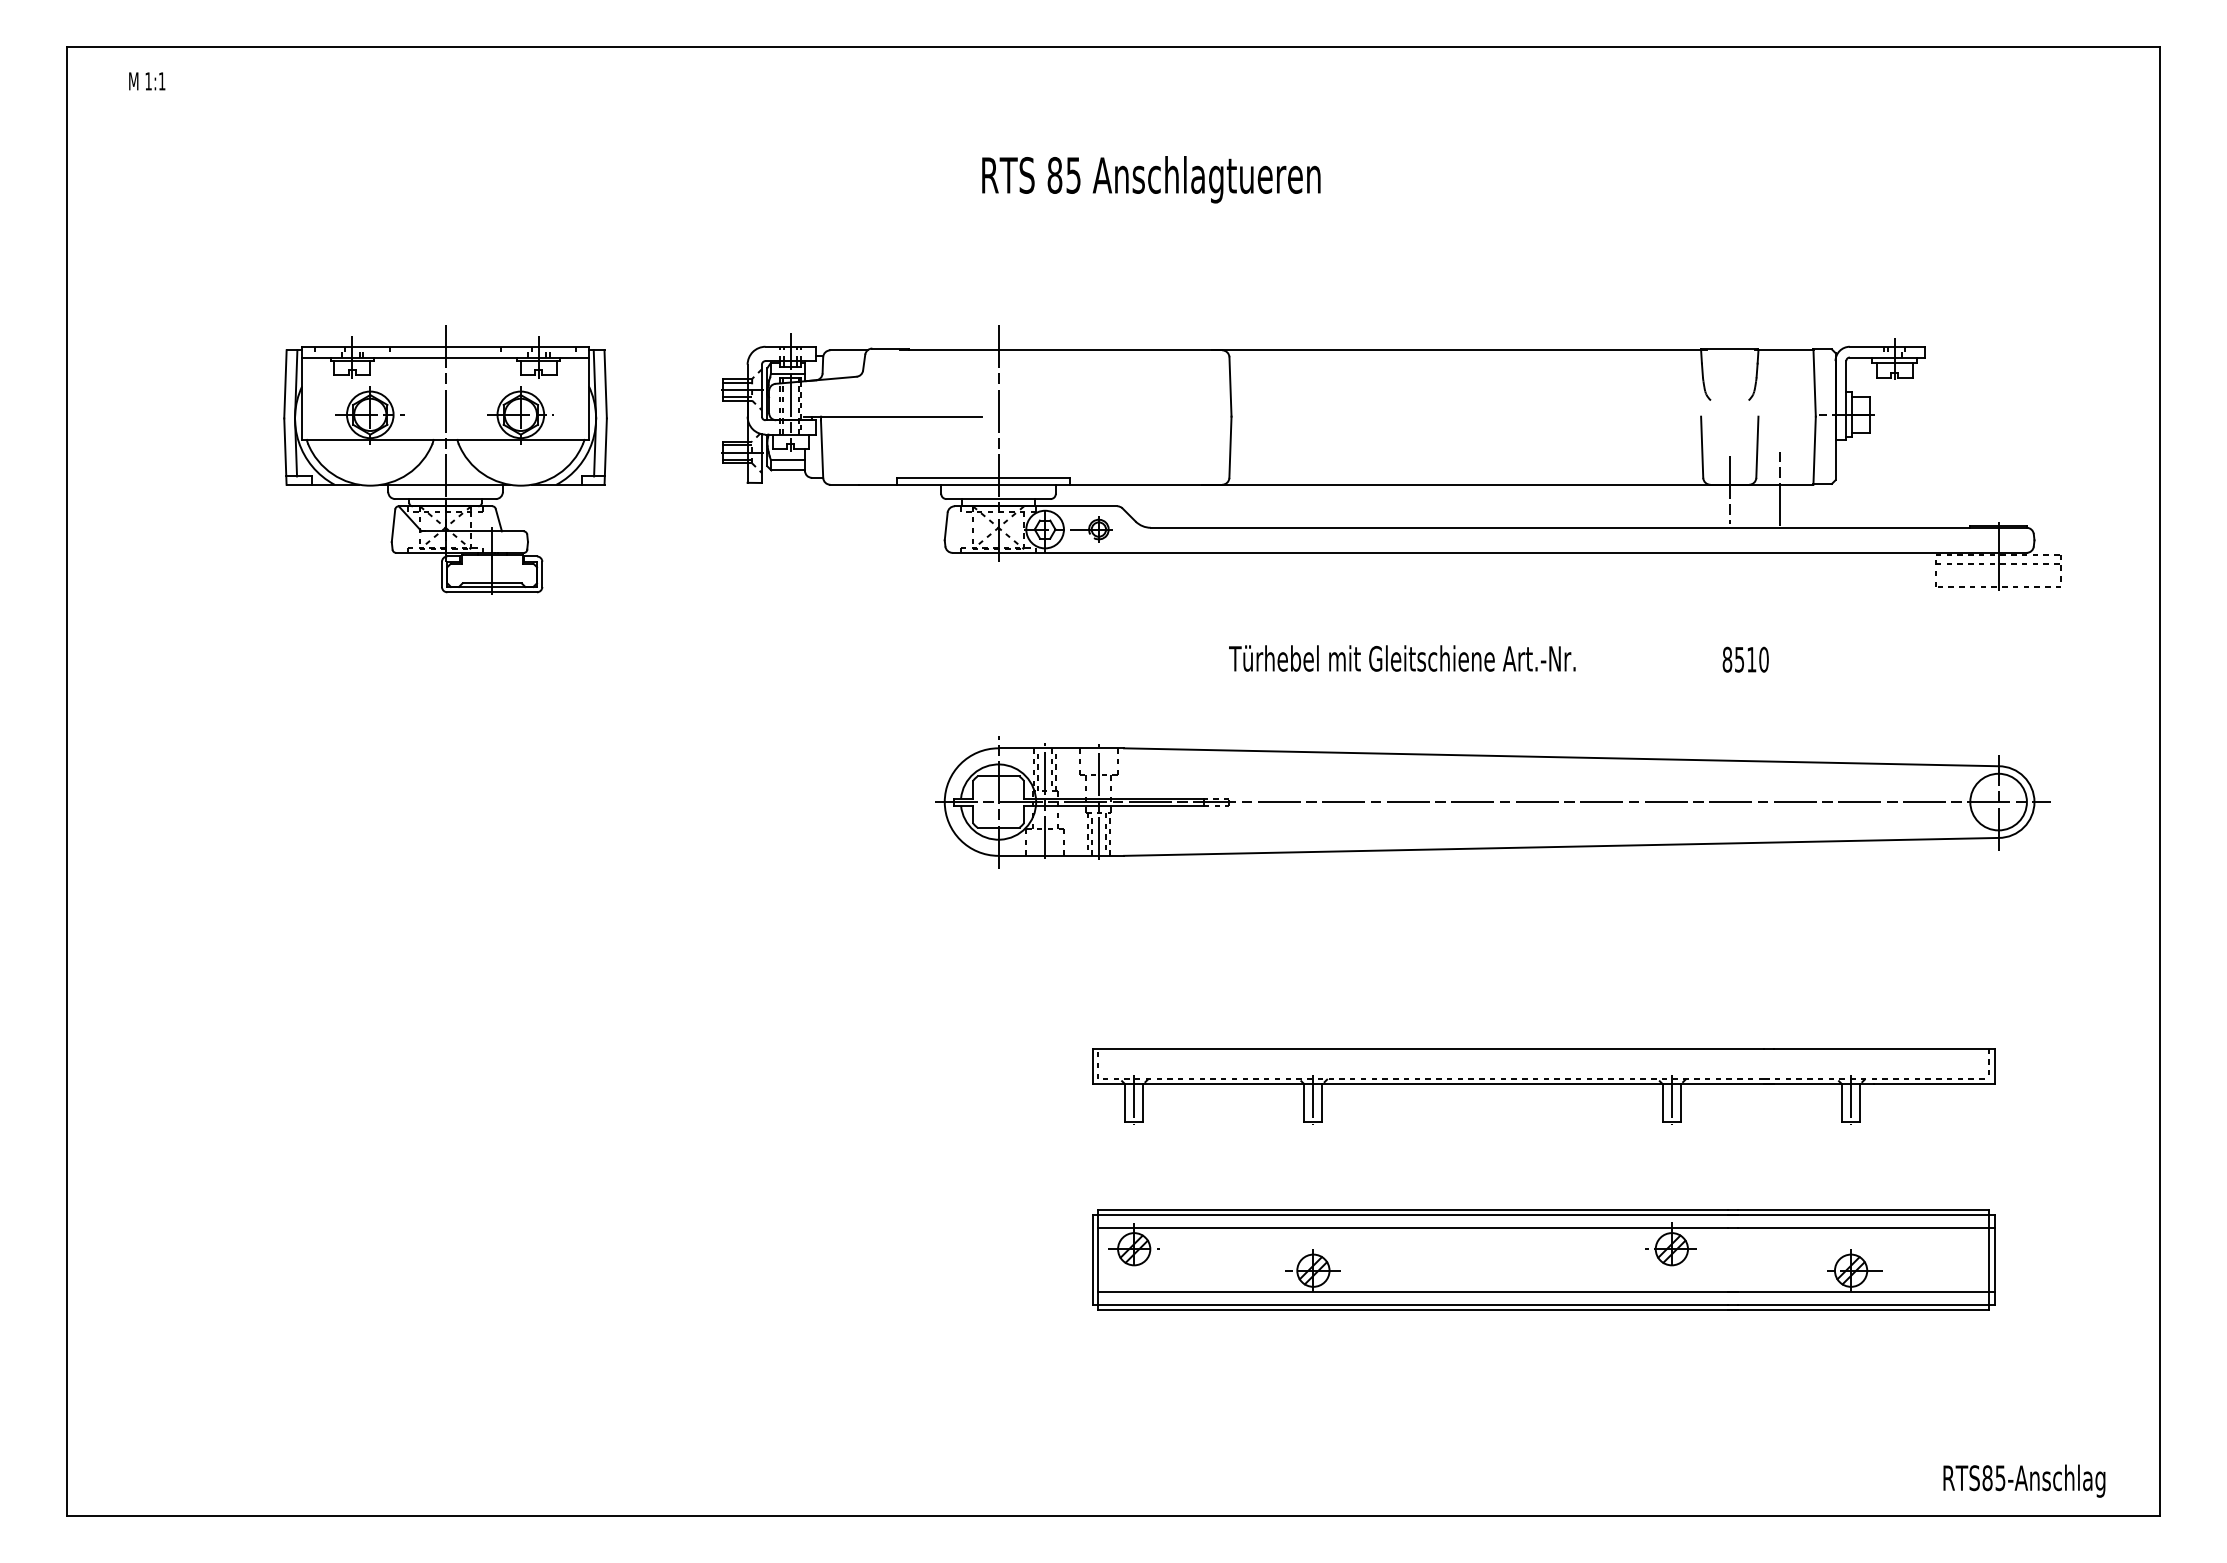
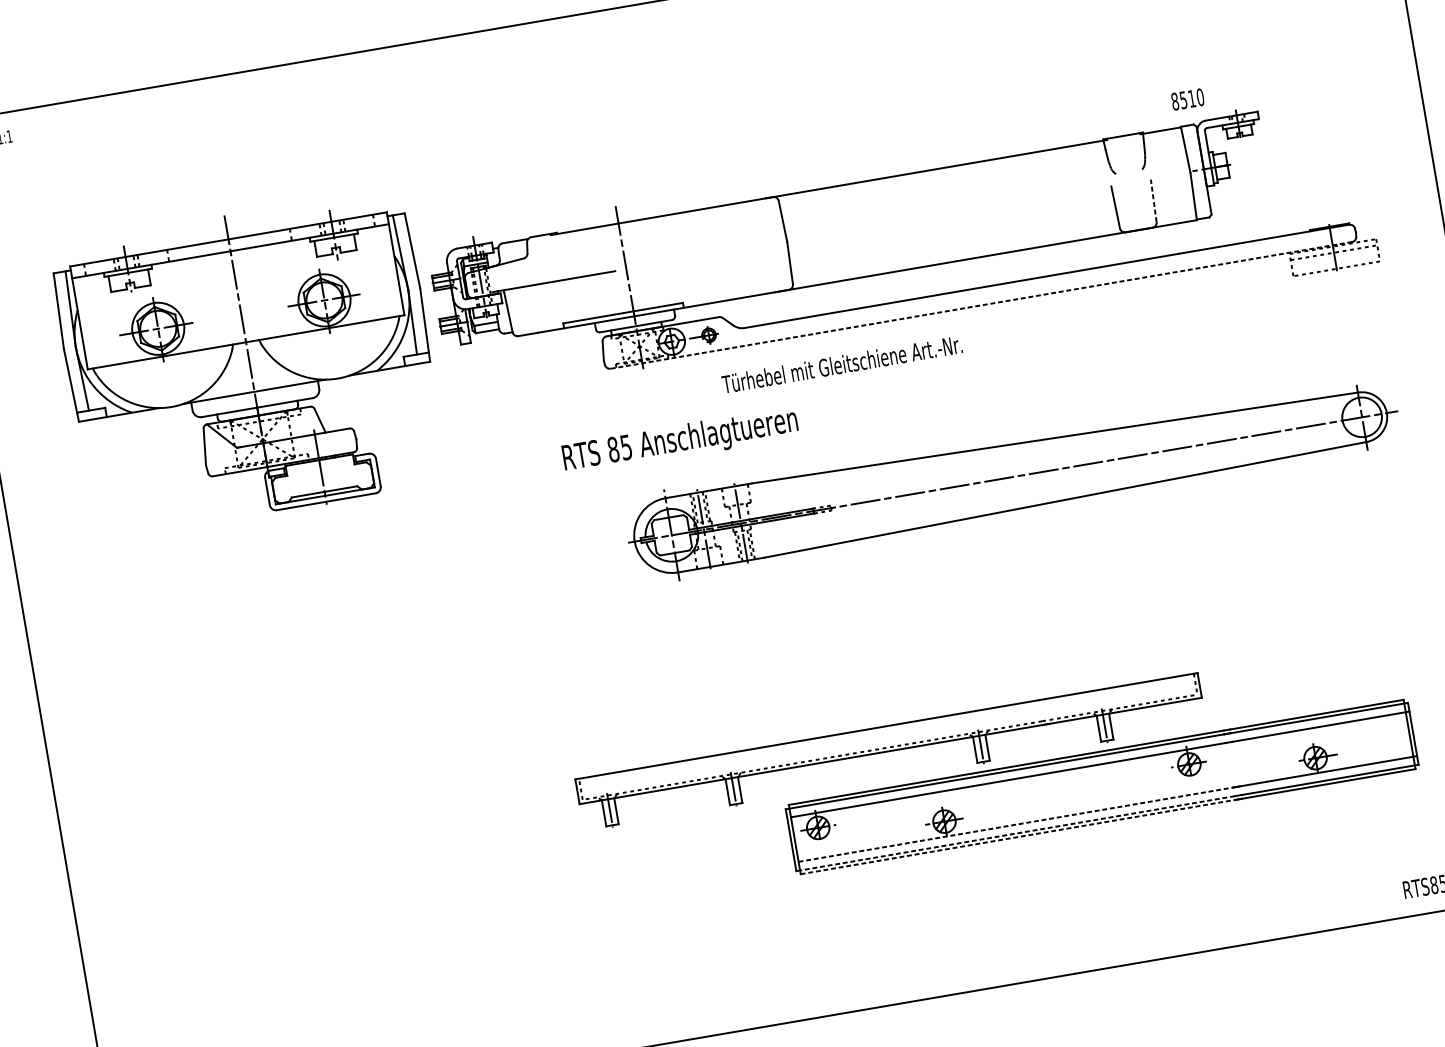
text: (1151, 179) -> (680, 441), moved
line: (1757, 447) -> (1153, 201), solid -> dashed
part: (445, 459) -> (249, 364), size x1.6
line: (1779, 488) -> (1173, 226), removed
line: (1729, 489) -> (1139, 233), removed
line: (1489, 552) -> (981, 305), solid -> dashed
text: (1402, 658) -> (842, 364), moved
text: (1745, 659) -> (1187, 99), moved
part: (1543, 1086) -> (890, 752), moved
line: (1413, 1292) -> (1016, 824), solid -> dashed
line: (1413, 1304) -> (1017, 833), solid -> dashed
line: (1413, 1310) -> (1018, 837), solid -> dashed

